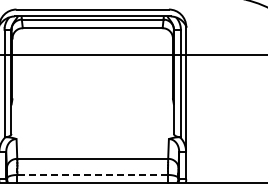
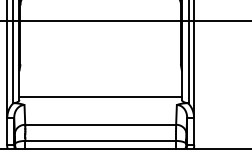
line: (92, 130) -> (100, 96), added
line: (92, 174) -> (100, 140), dashed -> solid

